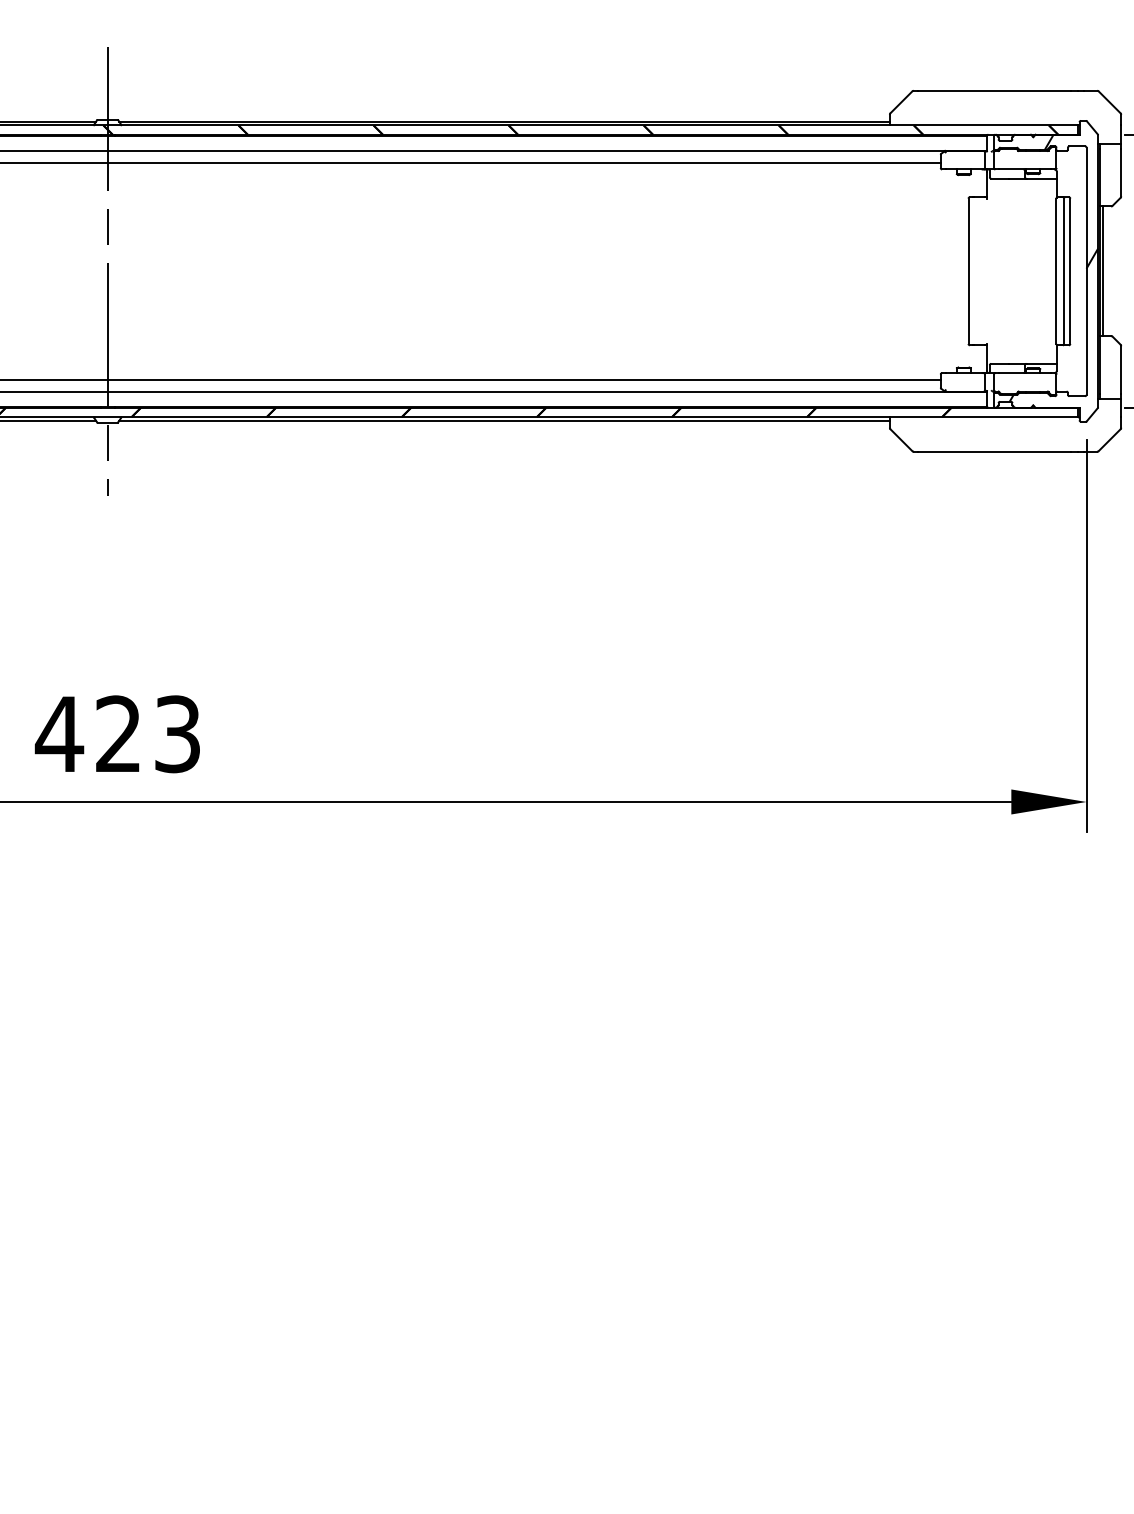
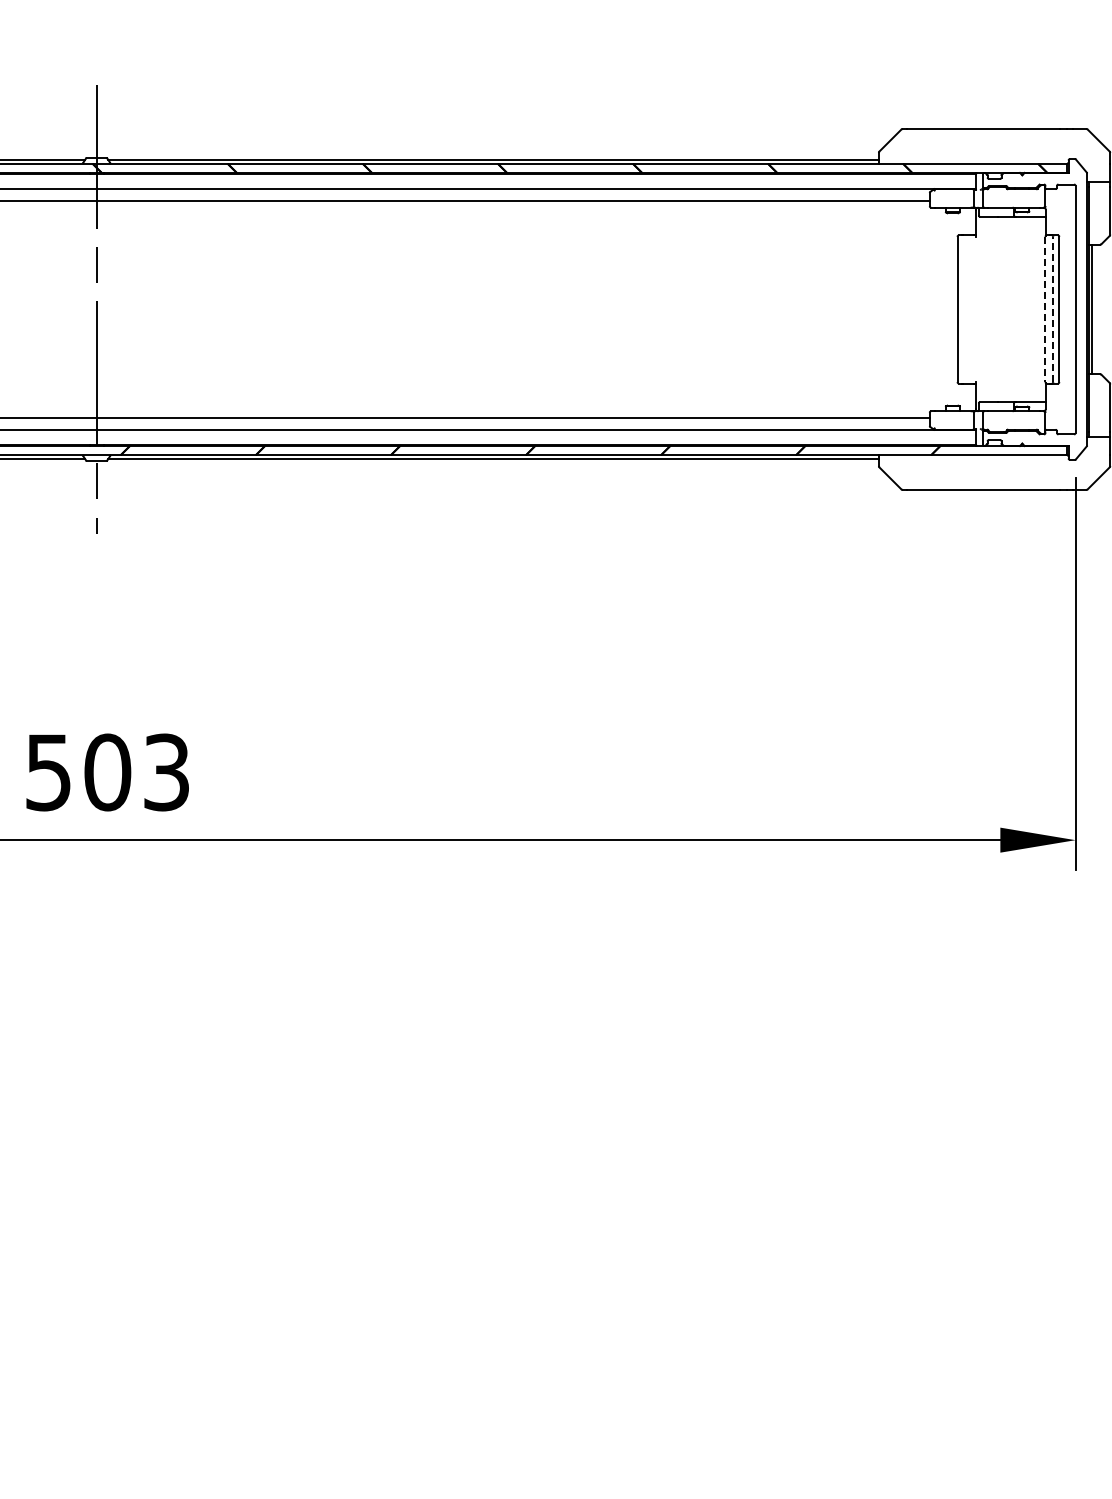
hatch: (1053, 267) -> (1042, 305), removed
line: (1056, 271) -> (1045, 309), solid -> dashed
line: (1064, 271) -> (1053, 309), solid -> dashed
text: (88, 734) -> (77, 772), 423 -> 503

